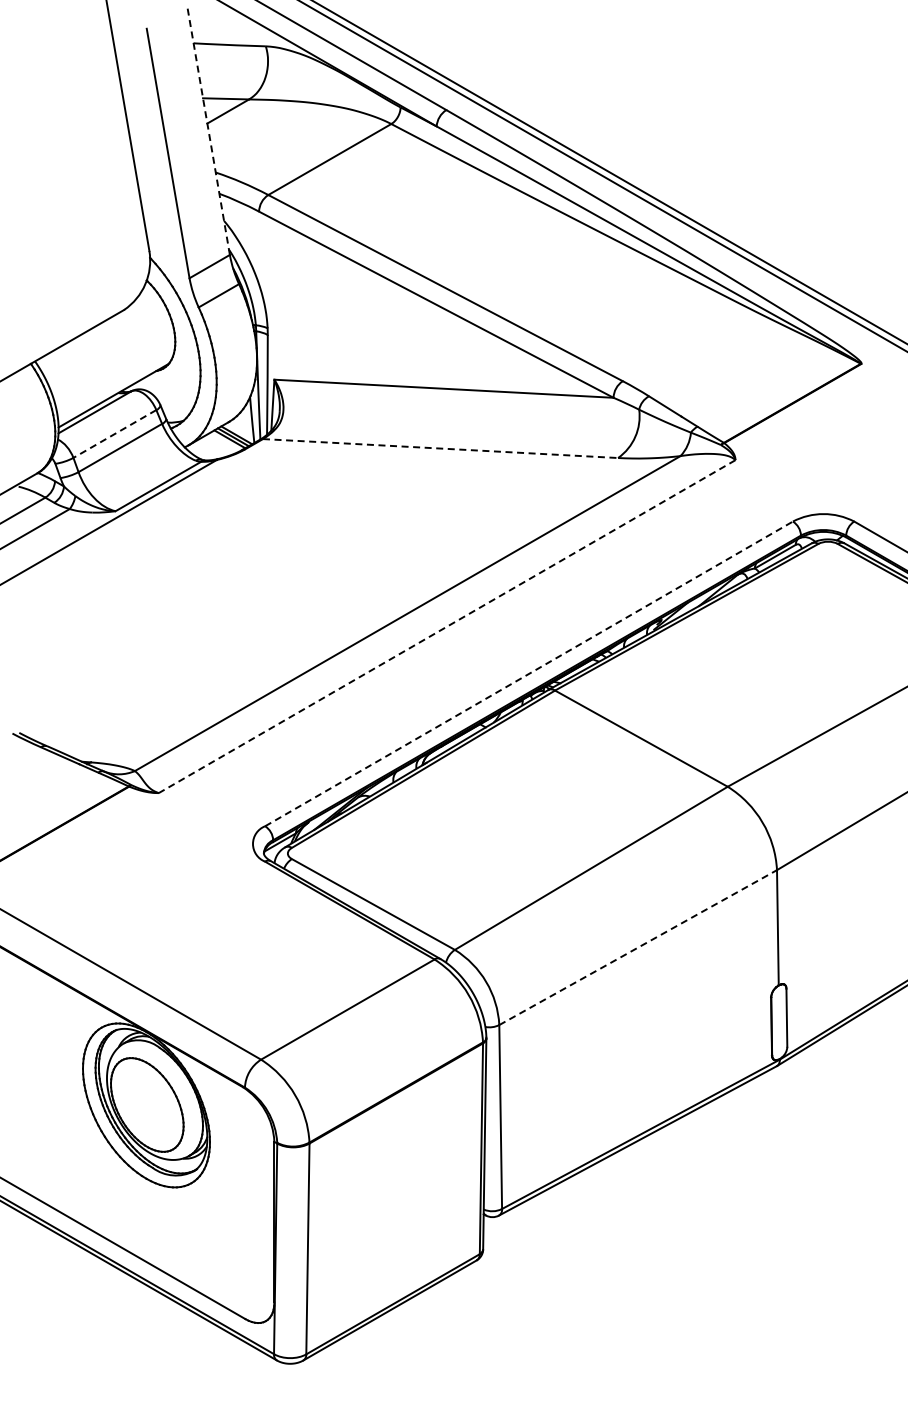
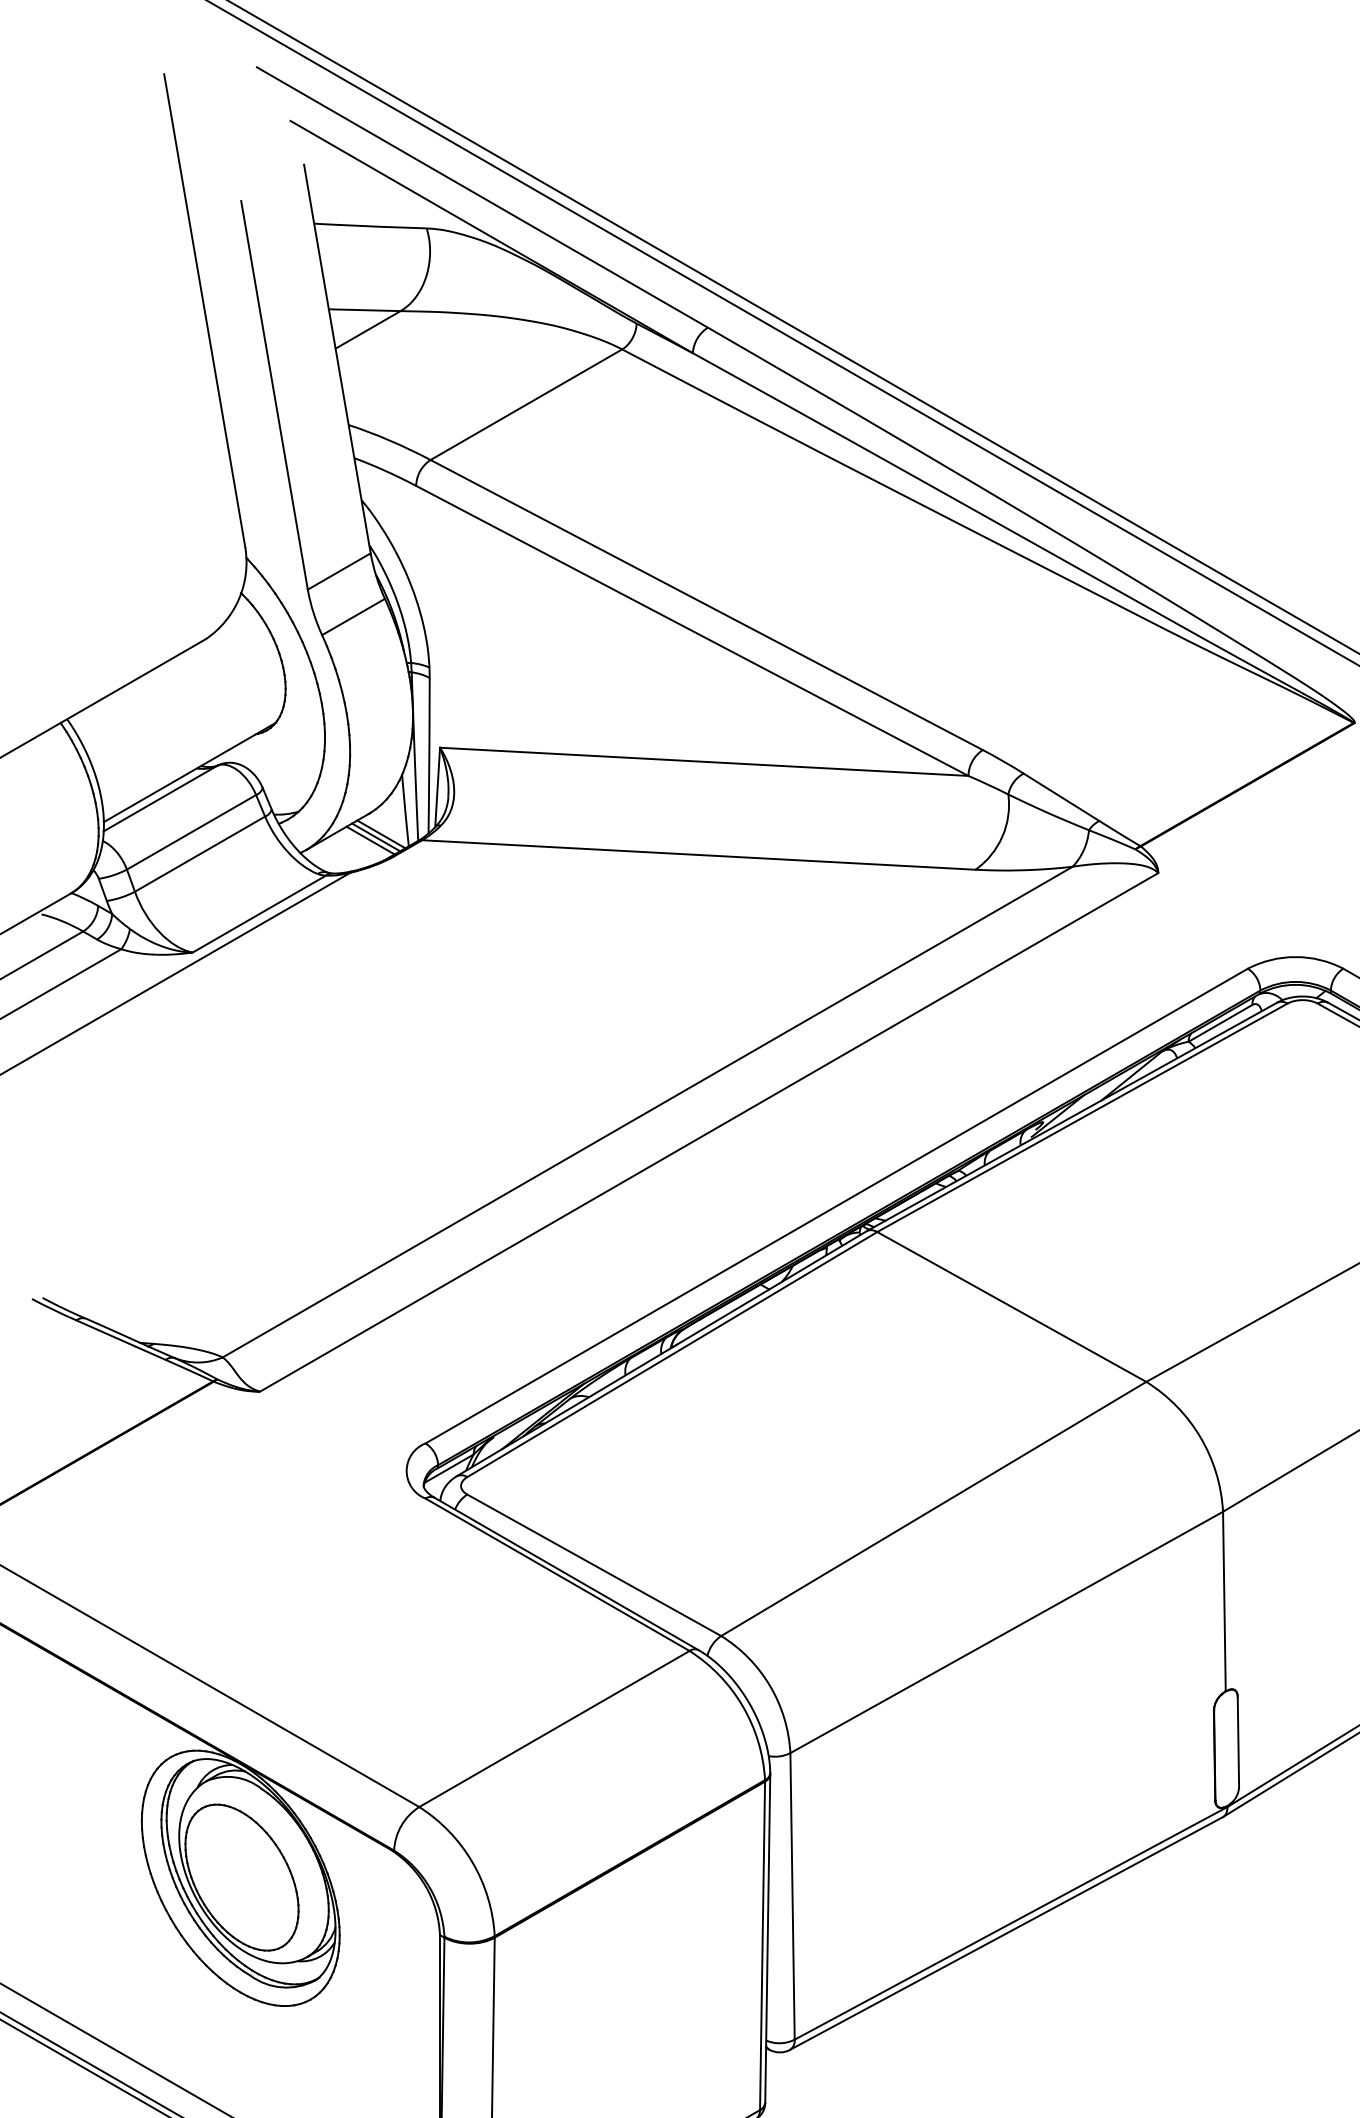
line: (208, 130) -> (337, 359), dashed -> solid
line: (114, 433) -> (190, 831), dashed -> solid
line: (440, 448) -> (698, 854), dashed -> solid
line: (447, 626) -> (709, 1132), dashed -> solid
line: (529, 673) -> (837, 1205), dashed -> solid
line: (638, 947) -> (1007, 1632), dashed -> solid

